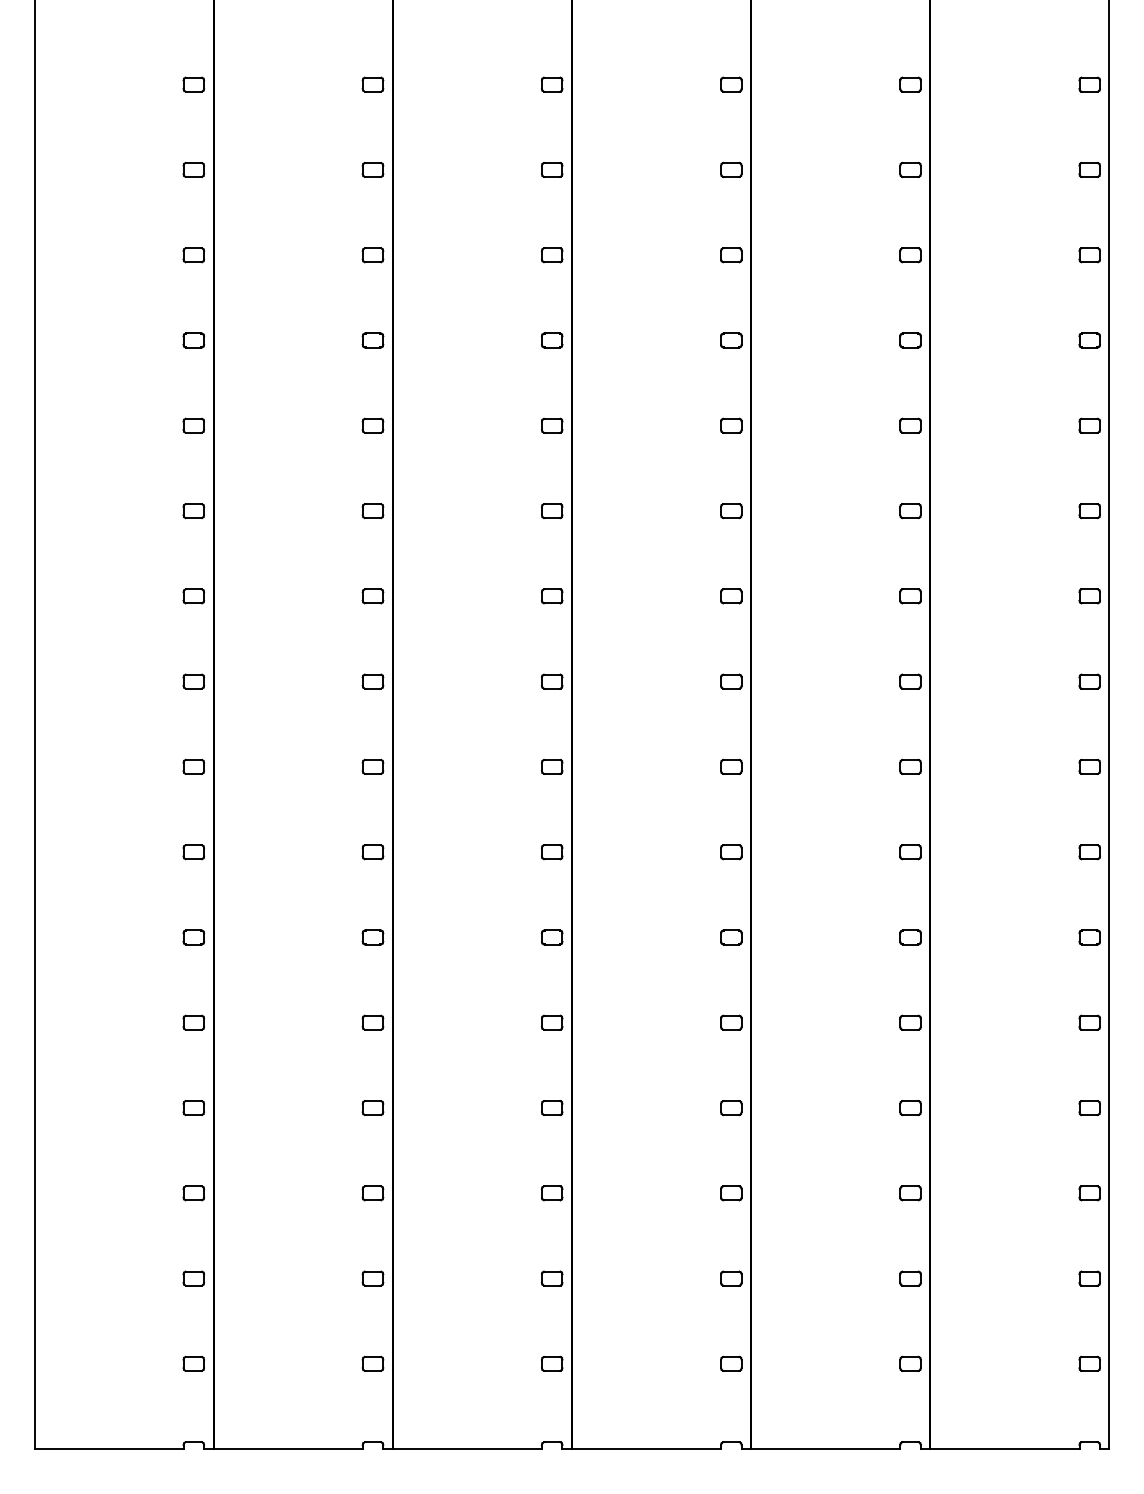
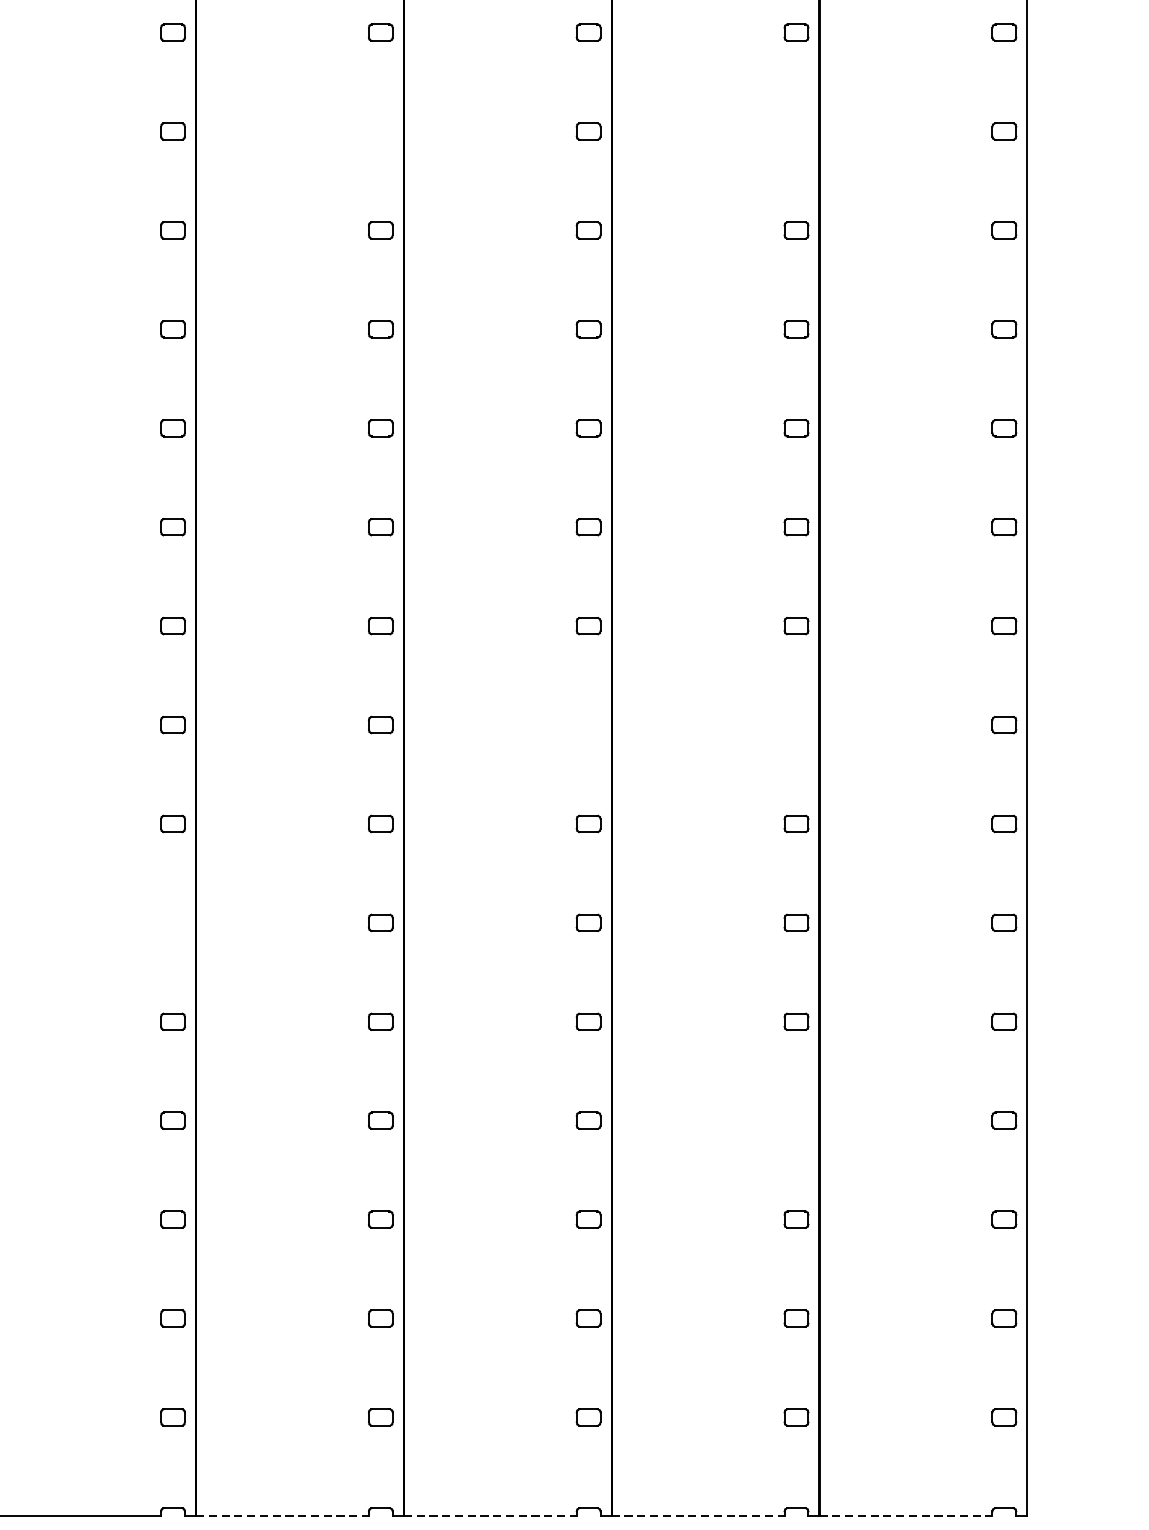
part: (552, 255) -> (381, 131), removed
part: (910, 255) -> (796, 131), removed
part: (731, 766) -> (588, 724), removed
part: (910, 766) -> (796, 724), removed
part: (372, 937) -> (172, 922), removed
part: (910, 1108) -> (796, 1121), removed
line: (467, 1449) -> (282, 1516), solid -> dashed
line: (646, 1449) -> (490, 1516), solid -> dashed
line: (825, 1449) -> (697, 1516), solid -> dashed
line: (1004, 1449) -> (905, 1516), solid -> dashed

